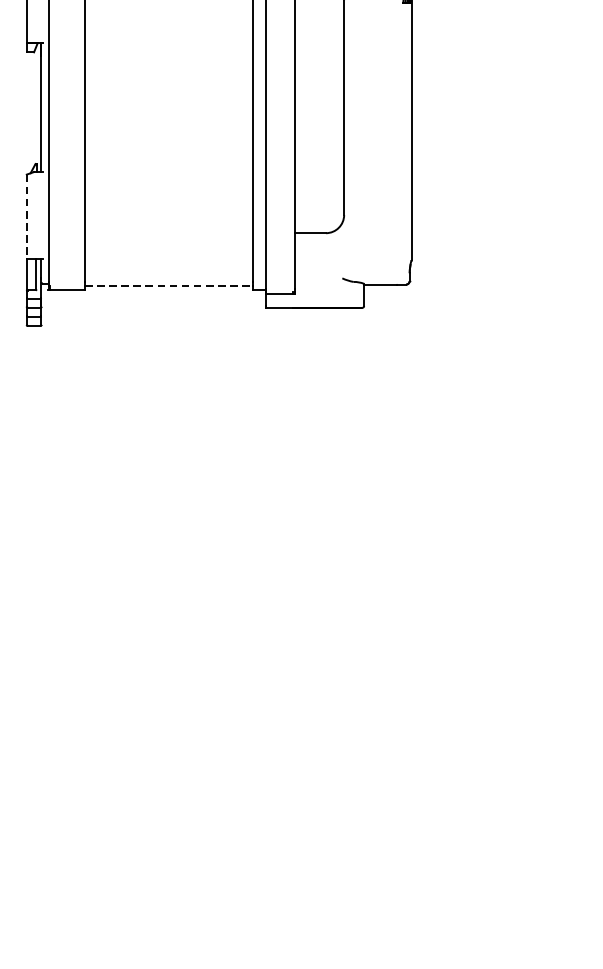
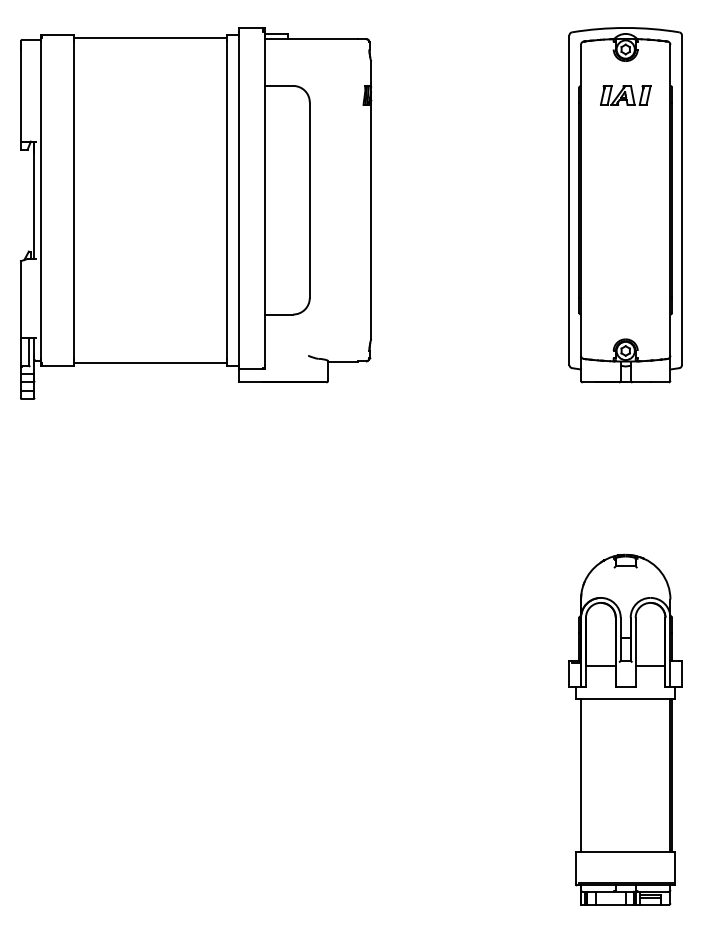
line: (26, 216) -> (20, 299), dashed -> solid
line: (169, 285) -> (150, 362), dashed -> solid

